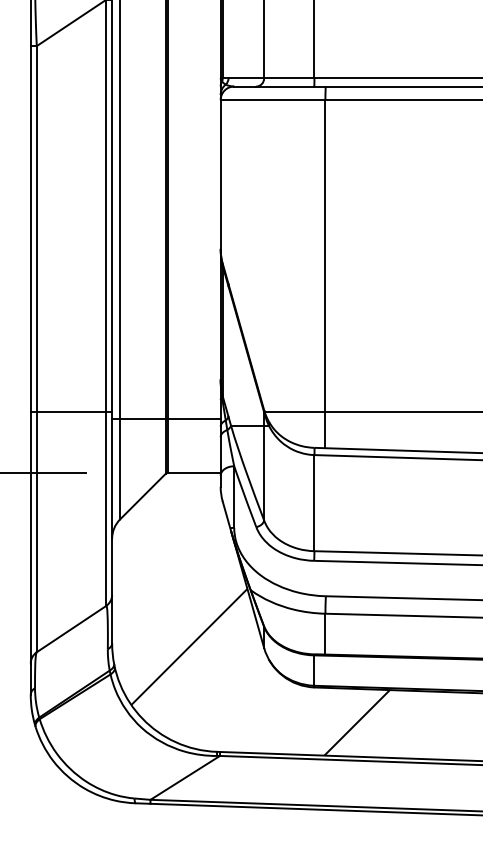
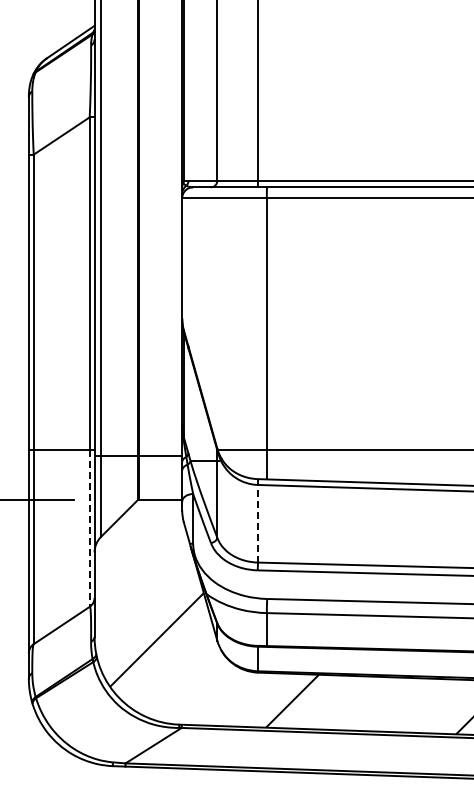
line: (313, 502) -> (257, 523), solid -> dashed
line: (105, 510) -> (89, 529), solid -> dashed

